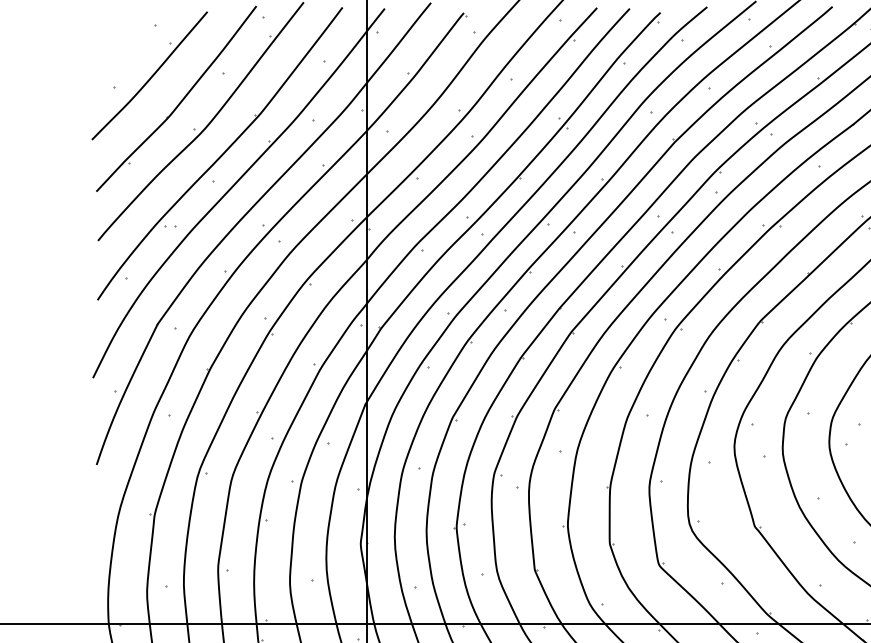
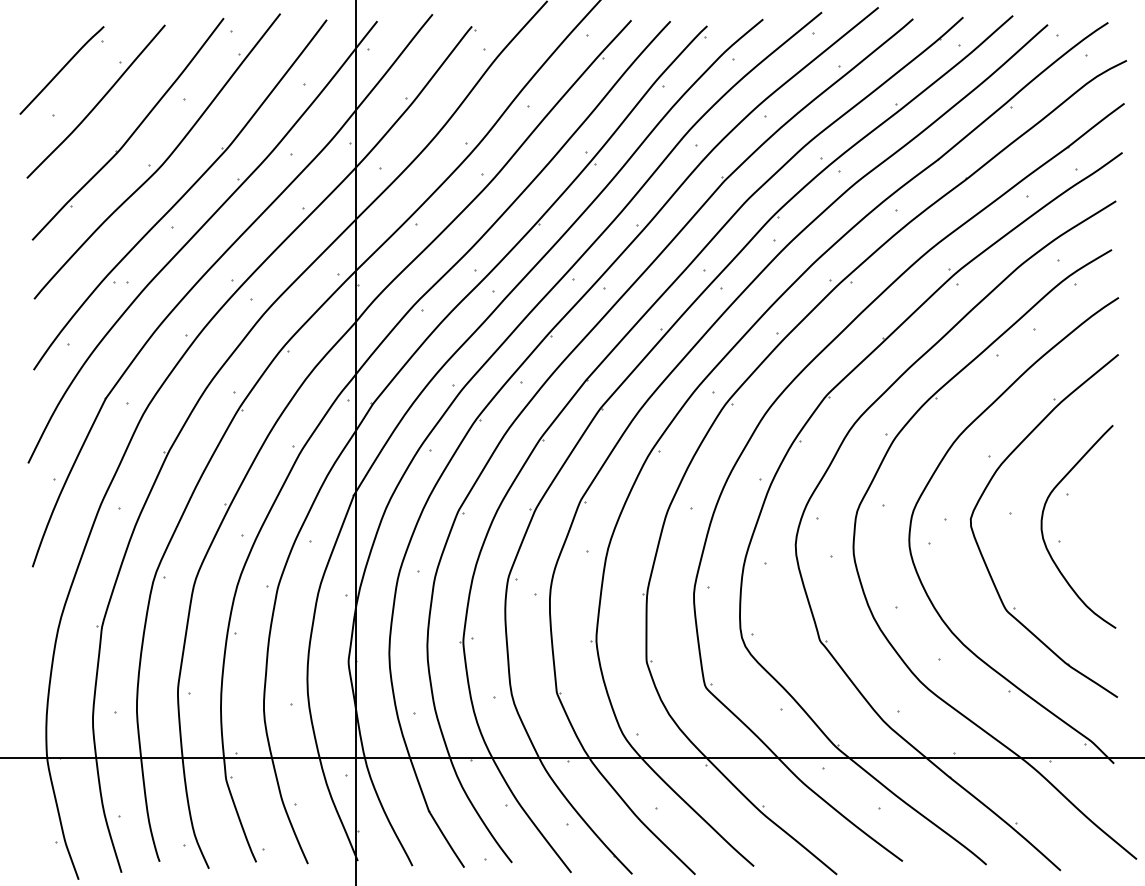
curve: (120, 49) -> (61, 70), added

